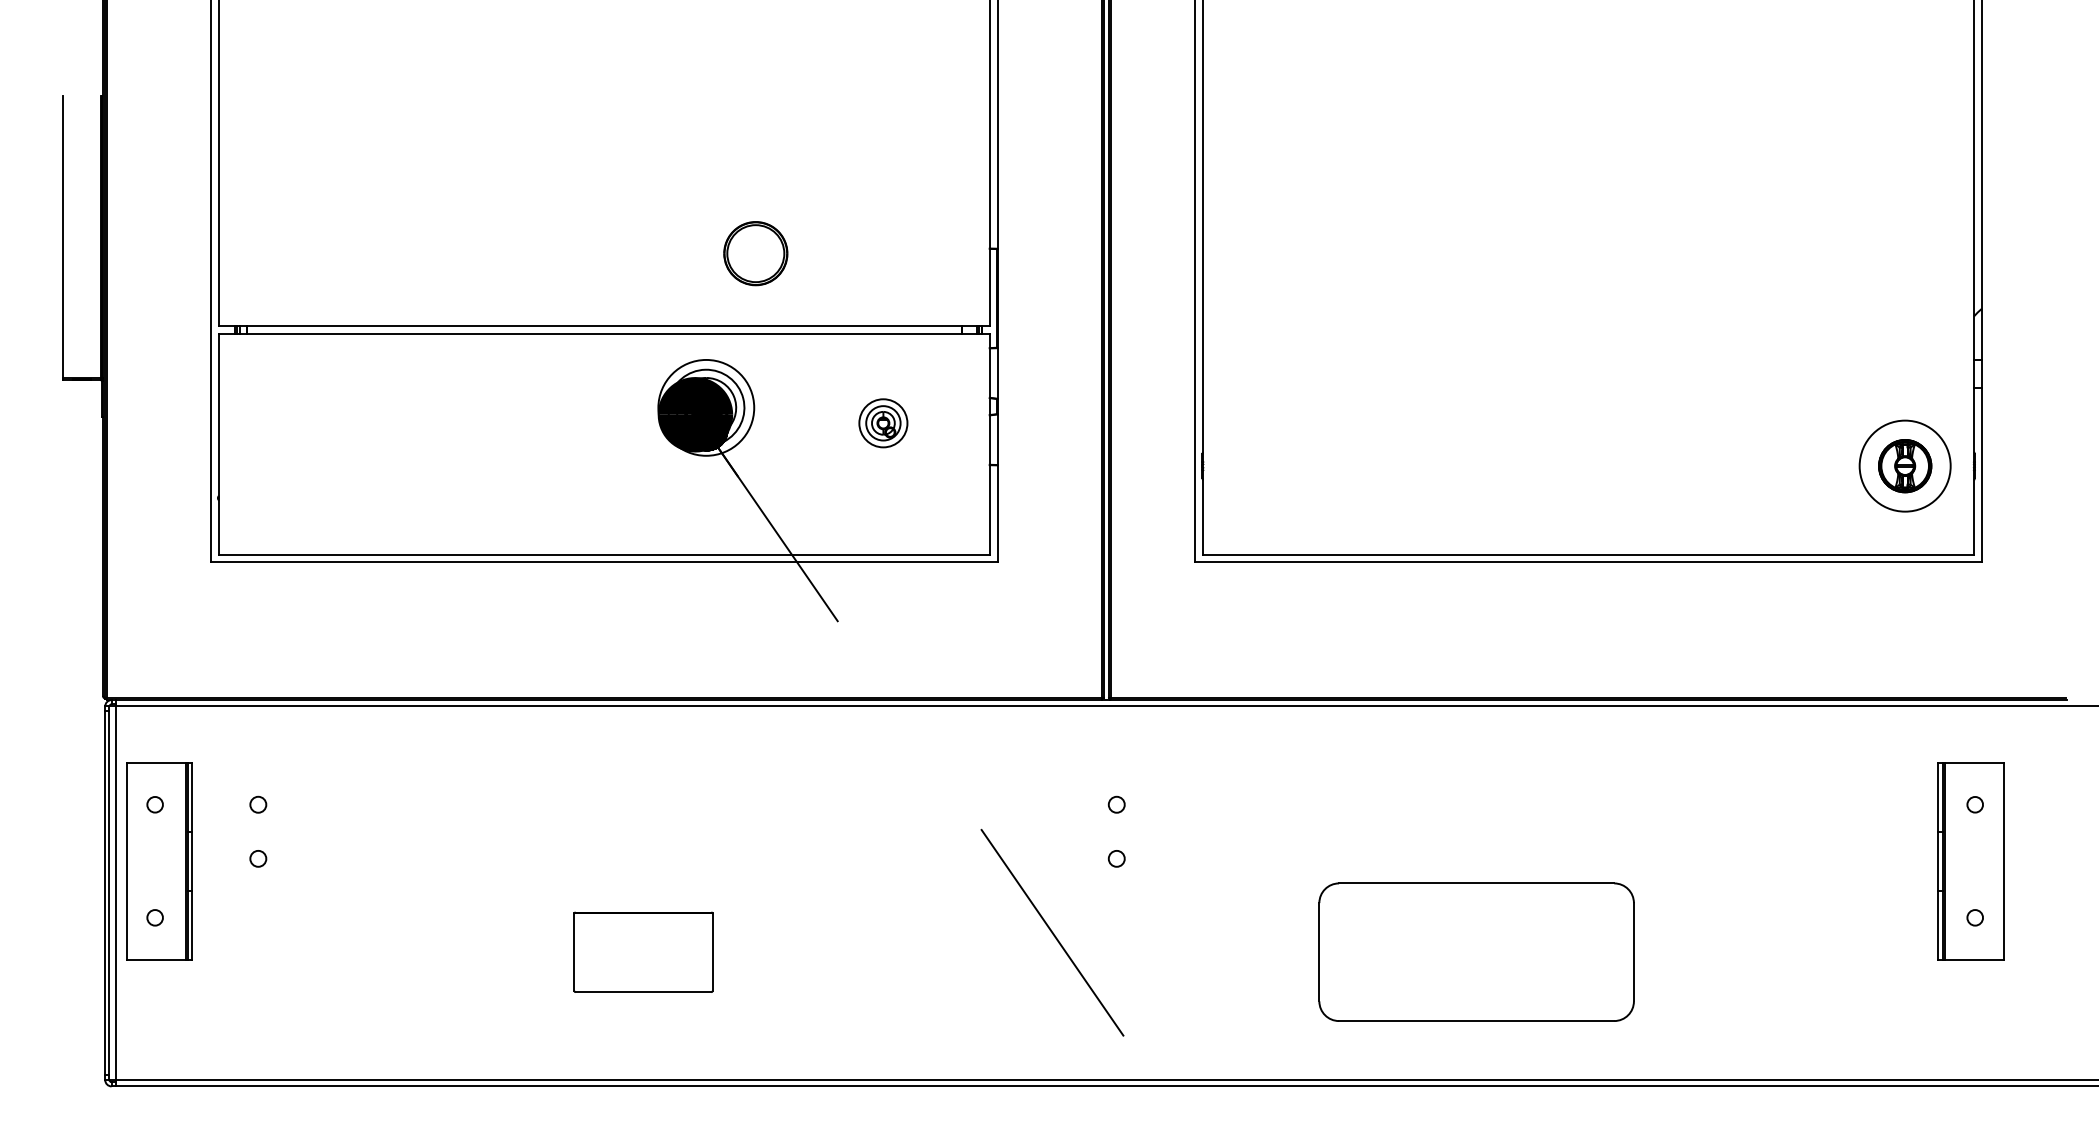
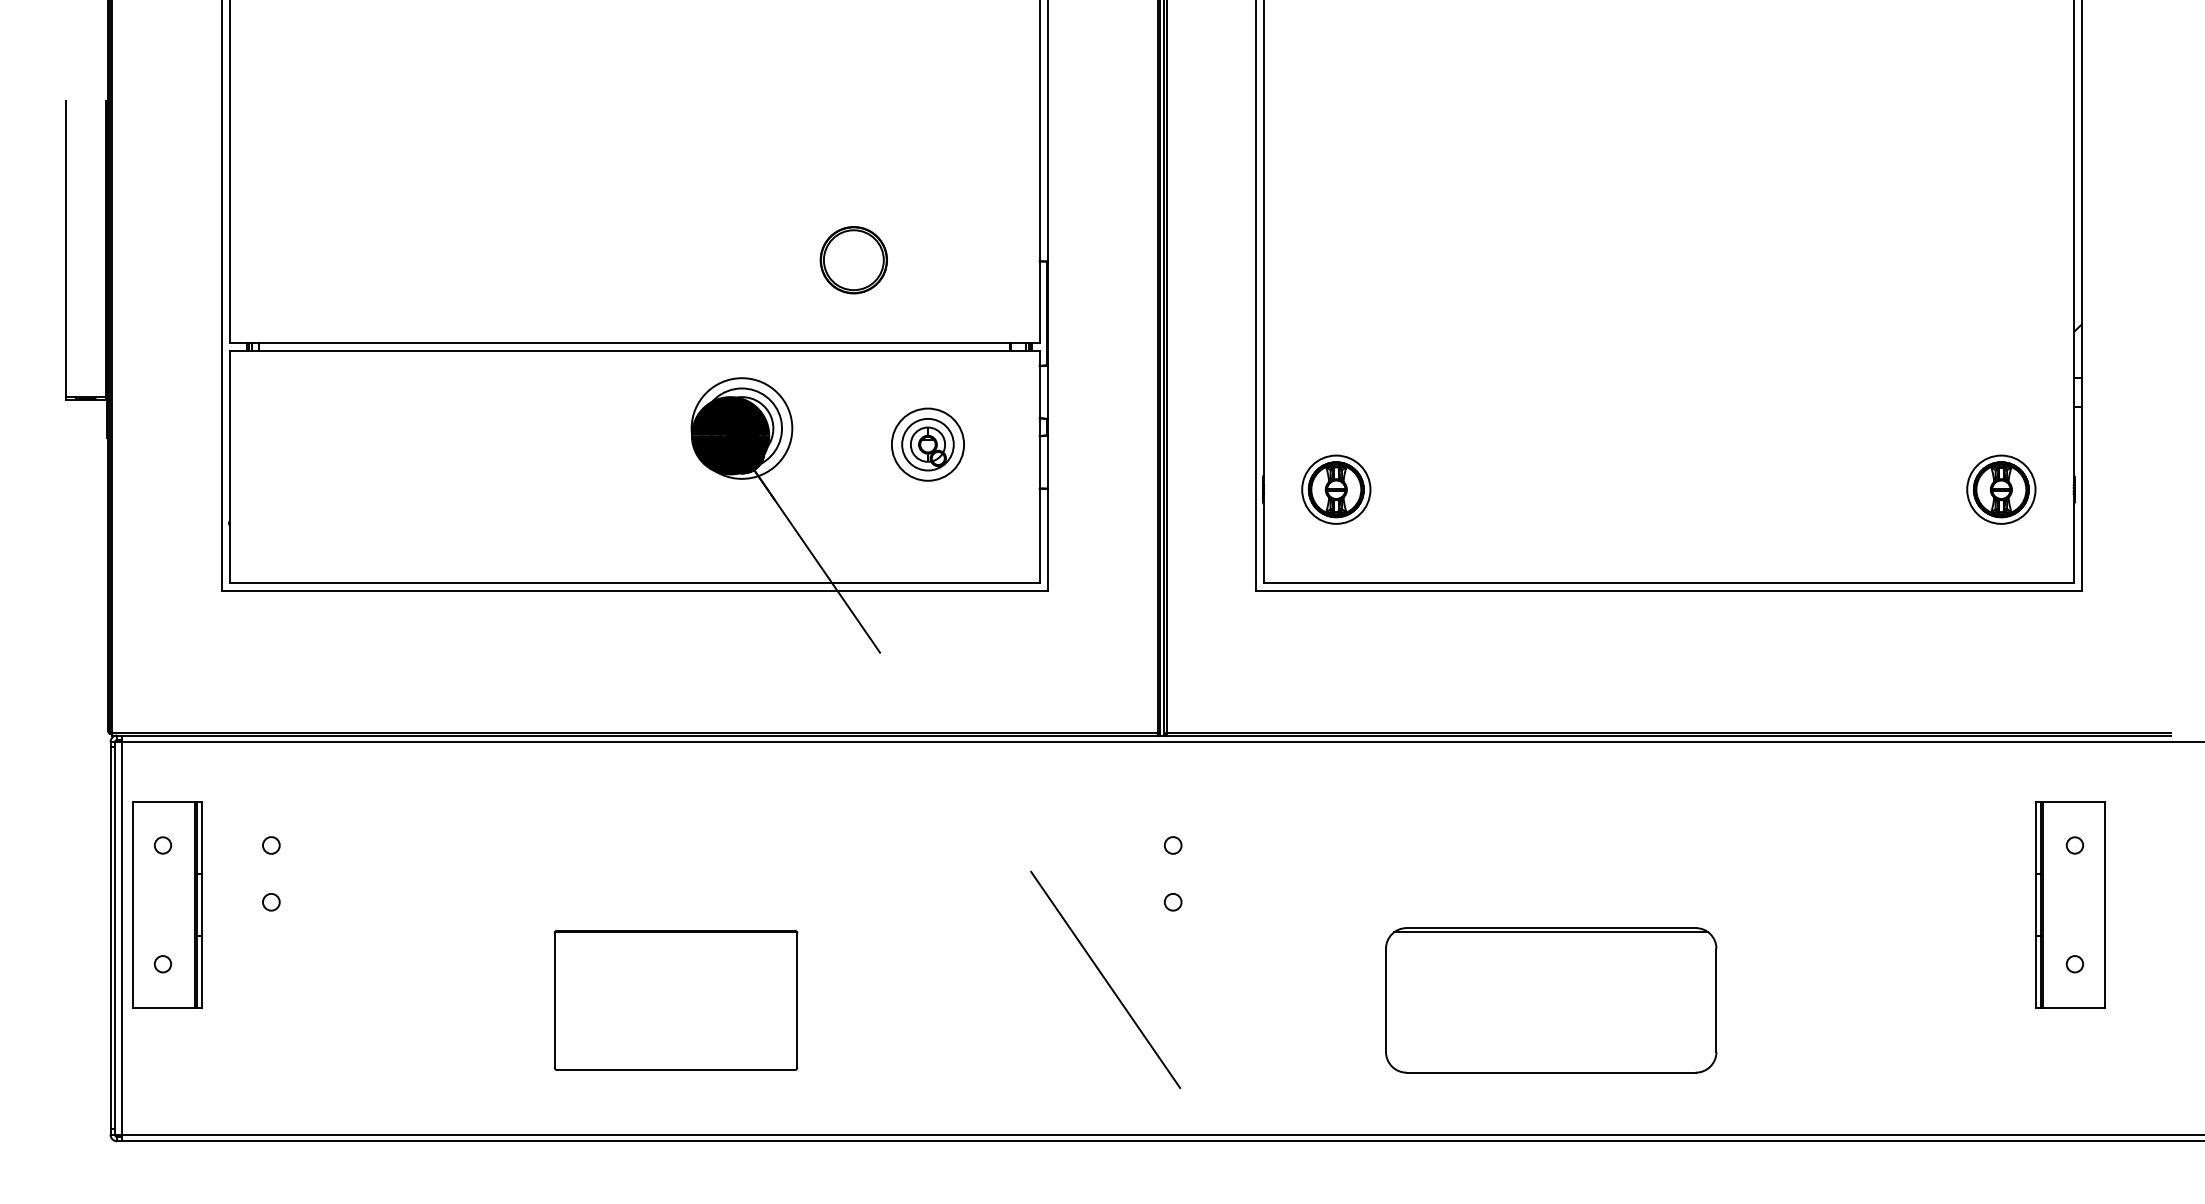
part: (755, 253) -> (853, 260), moved
part: (883, 423) -> (928, 444), size x1.43
part: (1271, 465) -> (1335, 489), added
circle: (1904, 465) -> (2000, 489), size x0.71
line: (1476, 887) -> (1551, 932), added
part: (643, 952) -> (675, 1000), size x1.67

